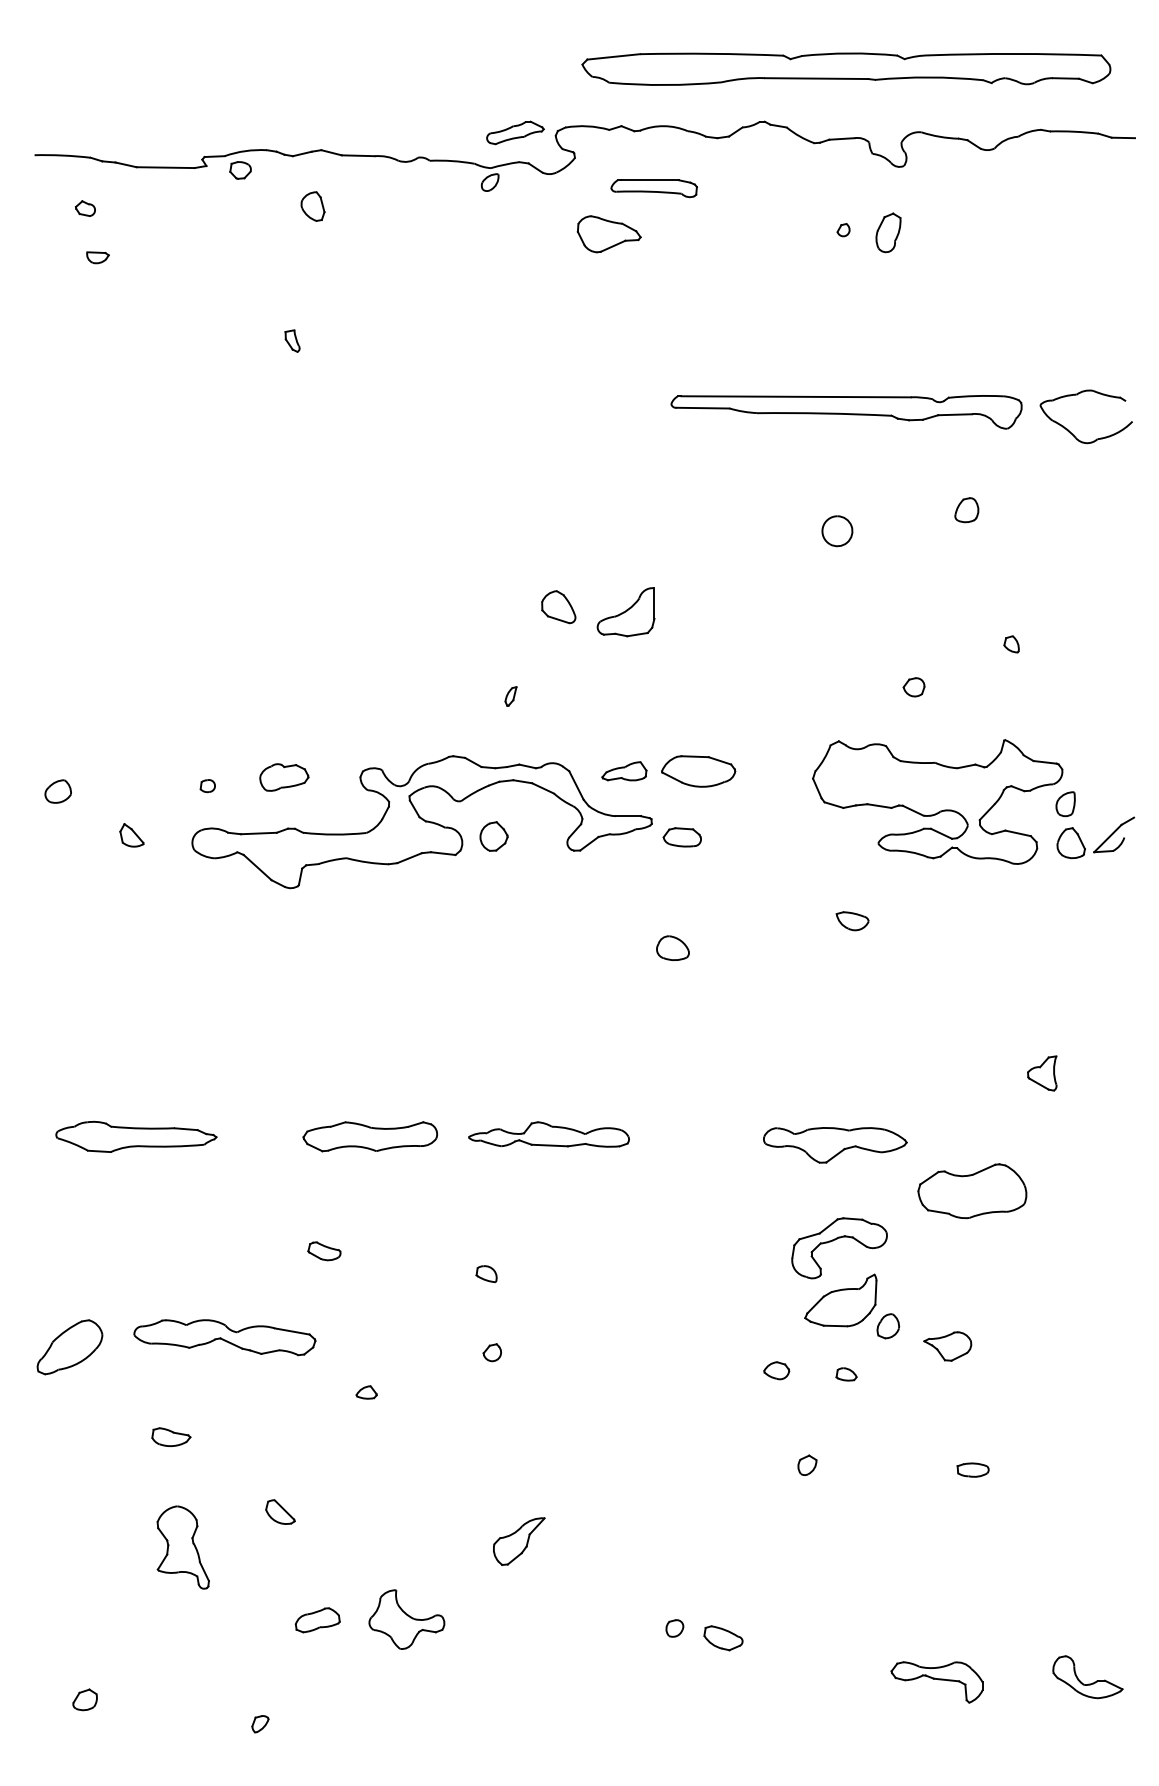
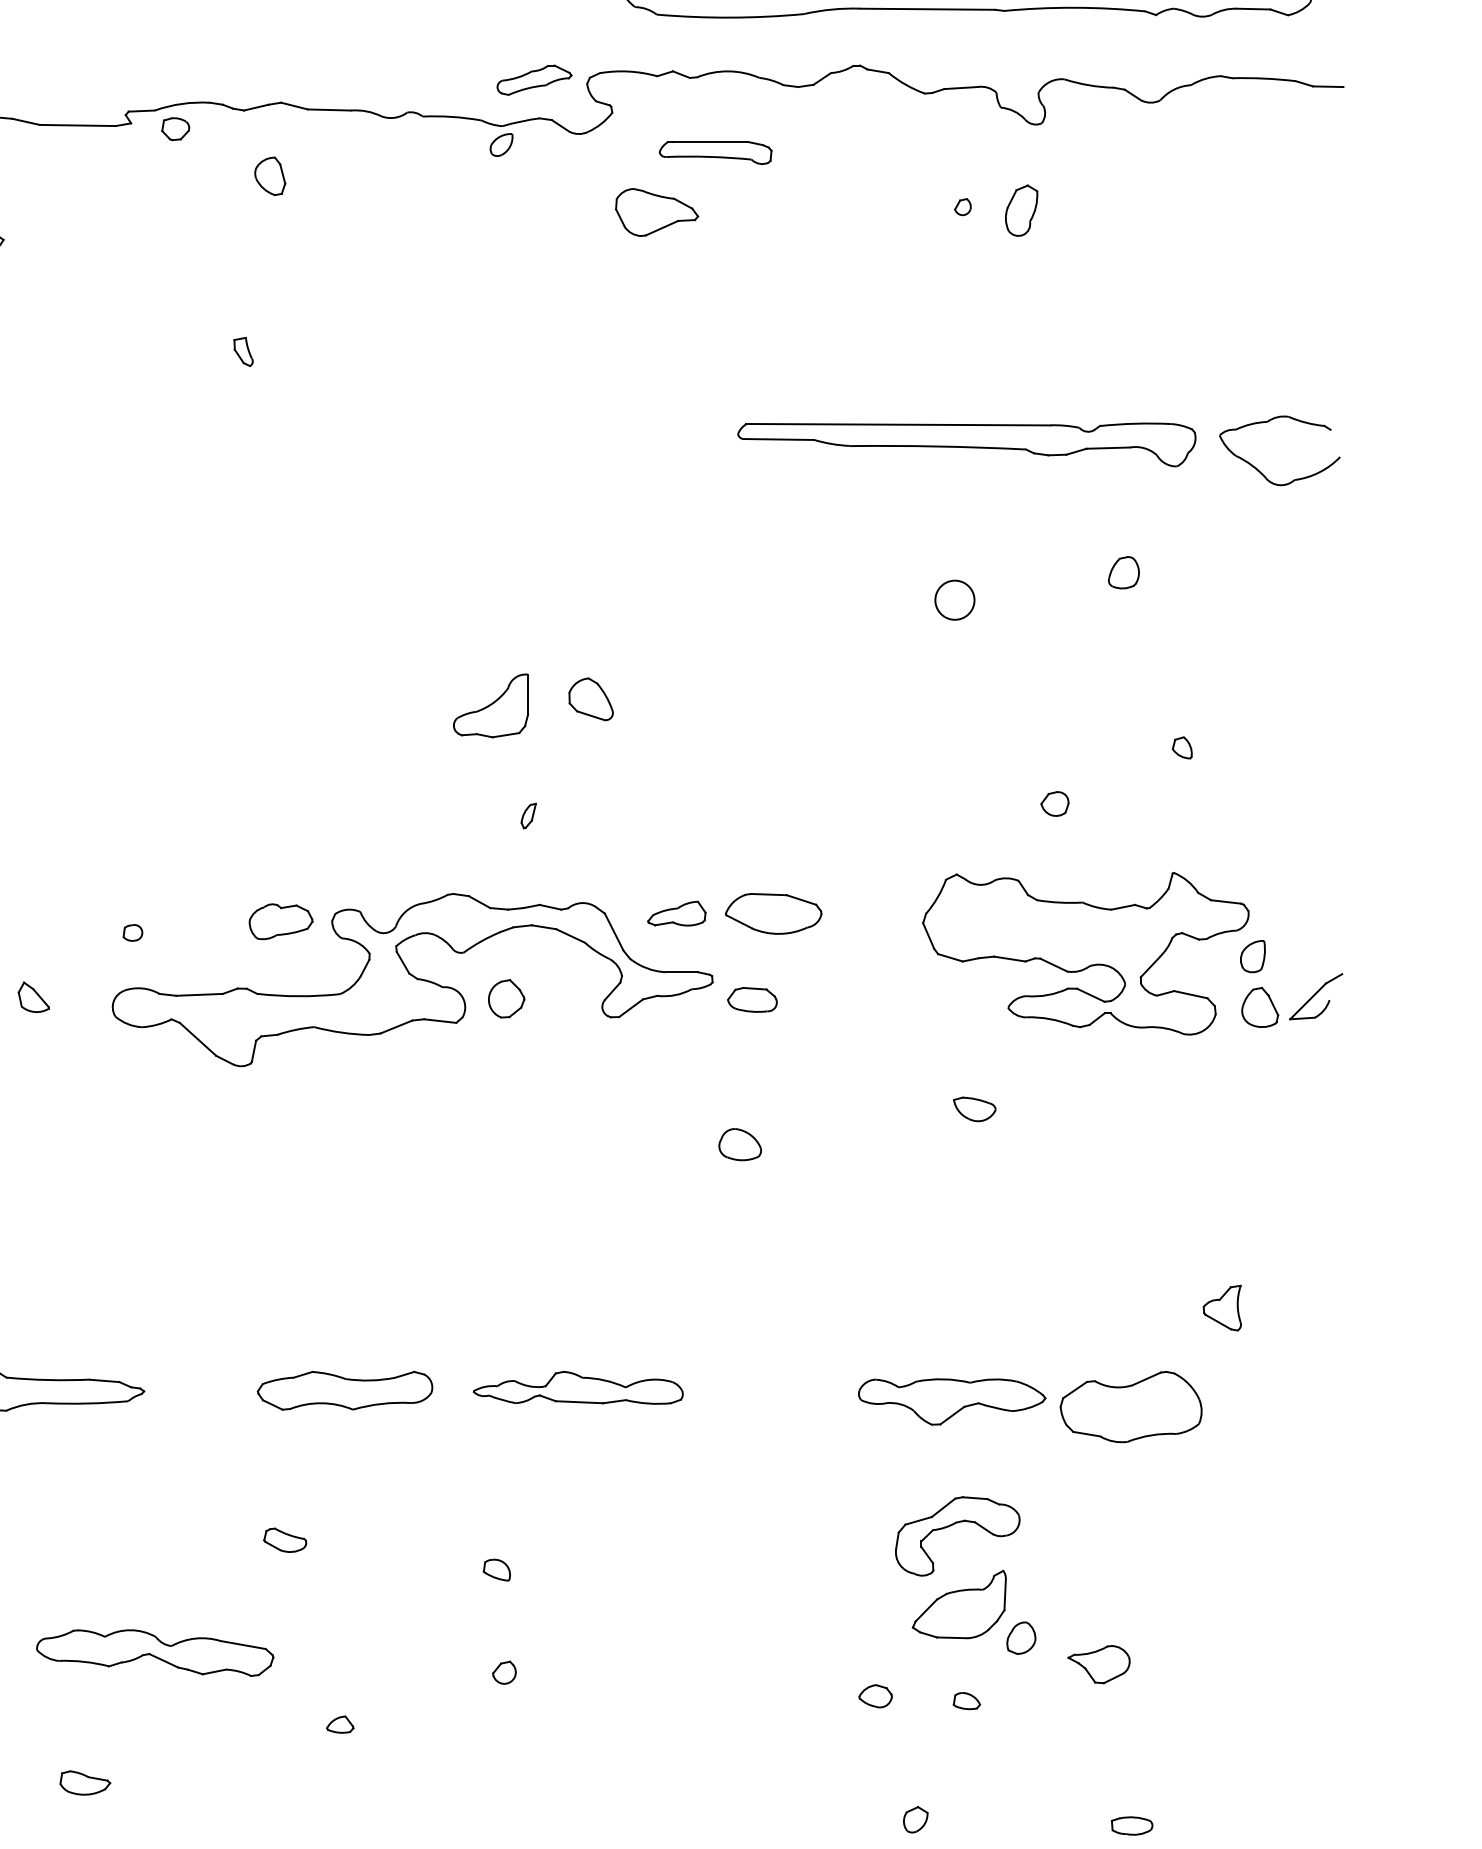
part: (625, 612) -> (490, 706), moved
part: (284, 777) -> (281, 921), moved
part: (972, 1191) -> (1131, 1407), moved

